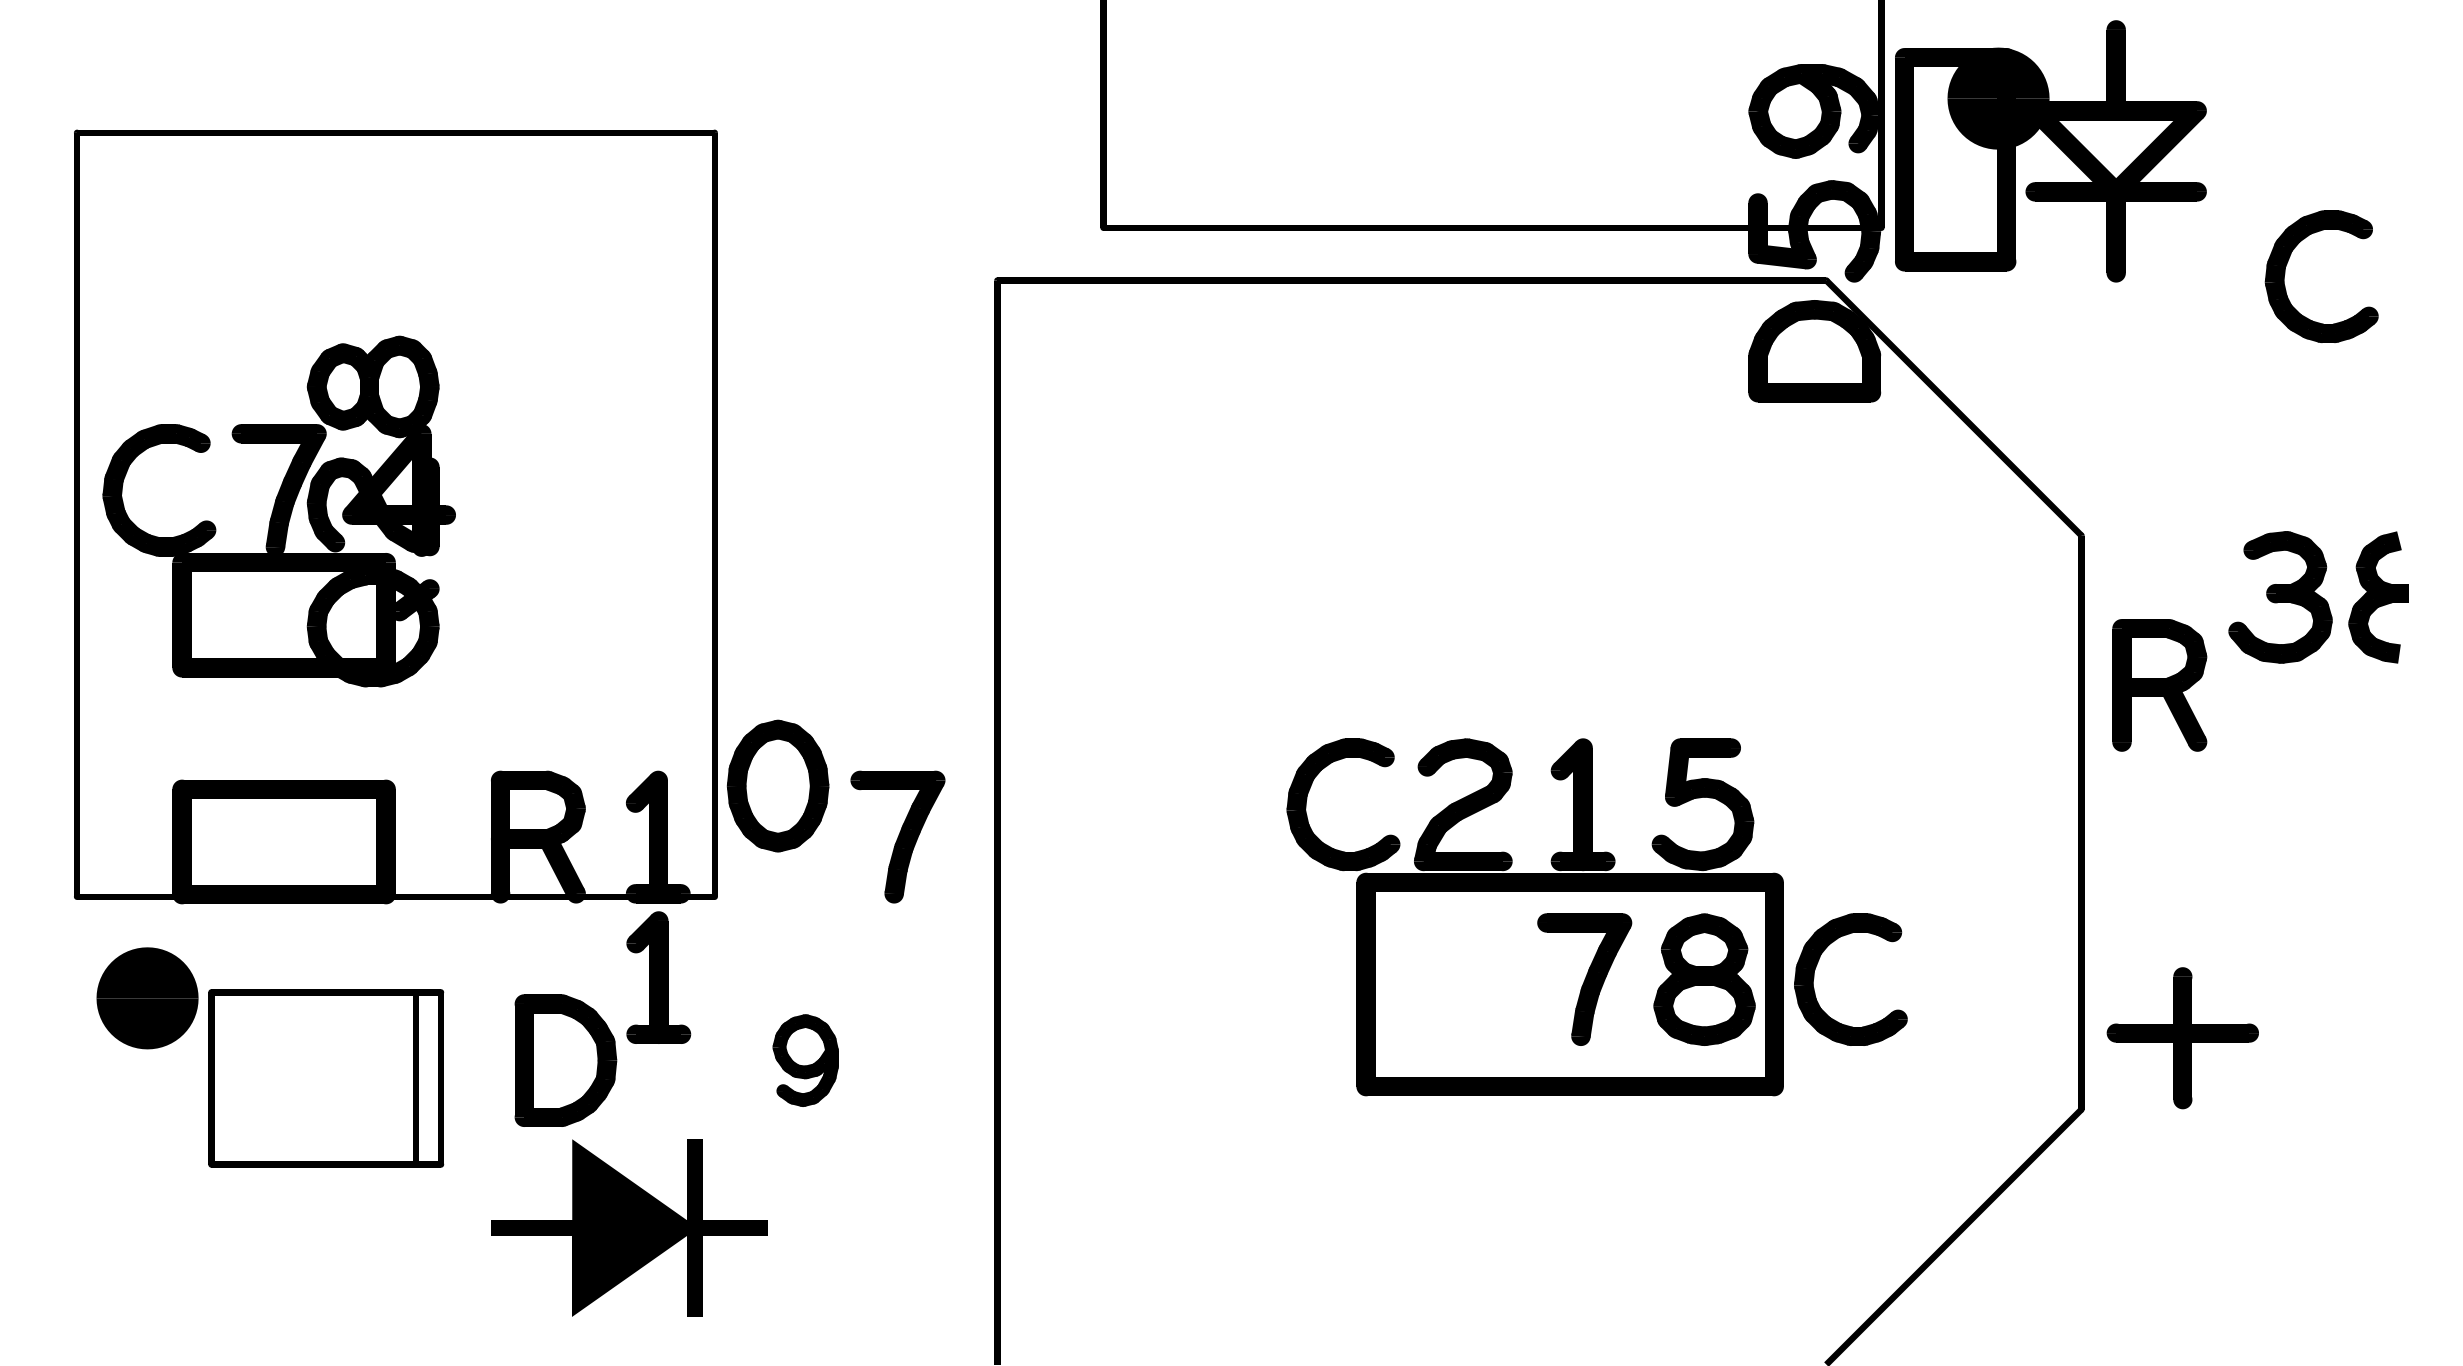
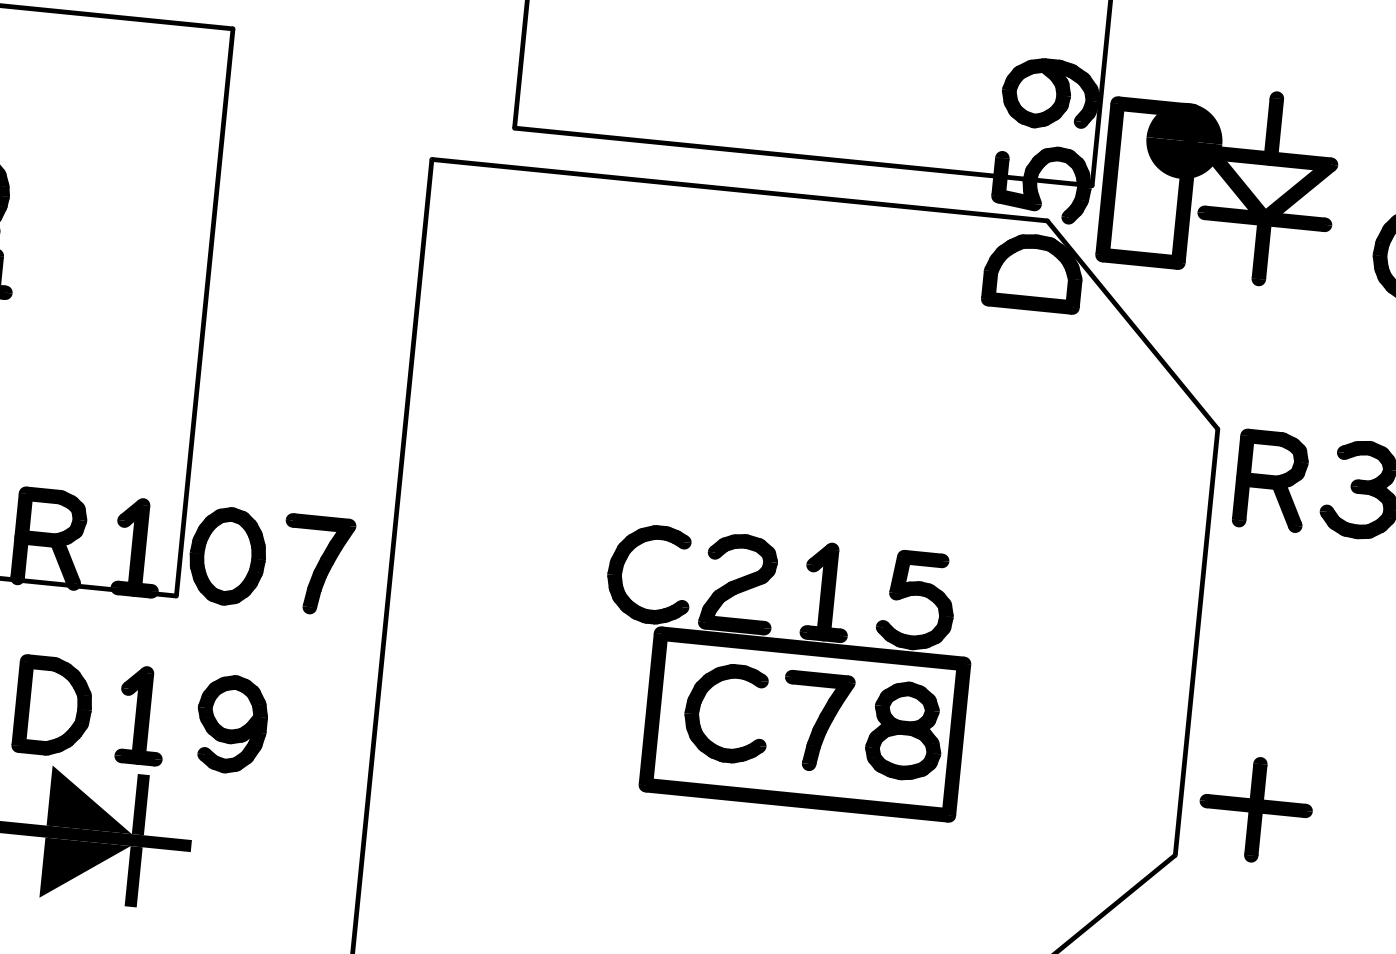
part: (2056, 145) -> (1223, 179), moved
part: (2159, 685) -> (1271, 480), moved
part: (777, 785) -> (227, 555), moved
part: (1817, 965) -> (703, 700), moved
part: (658, 977) -> (142, 715), moved
part: (805, 1060) -> (231, 724), size x1.43

